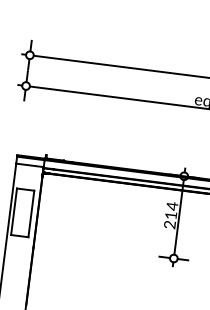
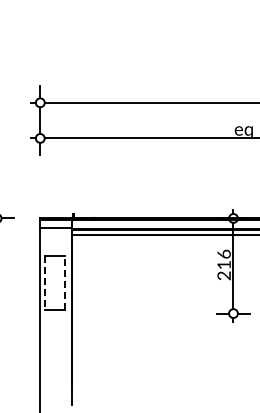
text: (171, 206) -> (223, 254), 214 -> 216
line: (13, 211) -> (44, 283), solid -> dashed
line: (31, 214) -> (64, 283), solid -> dashed

